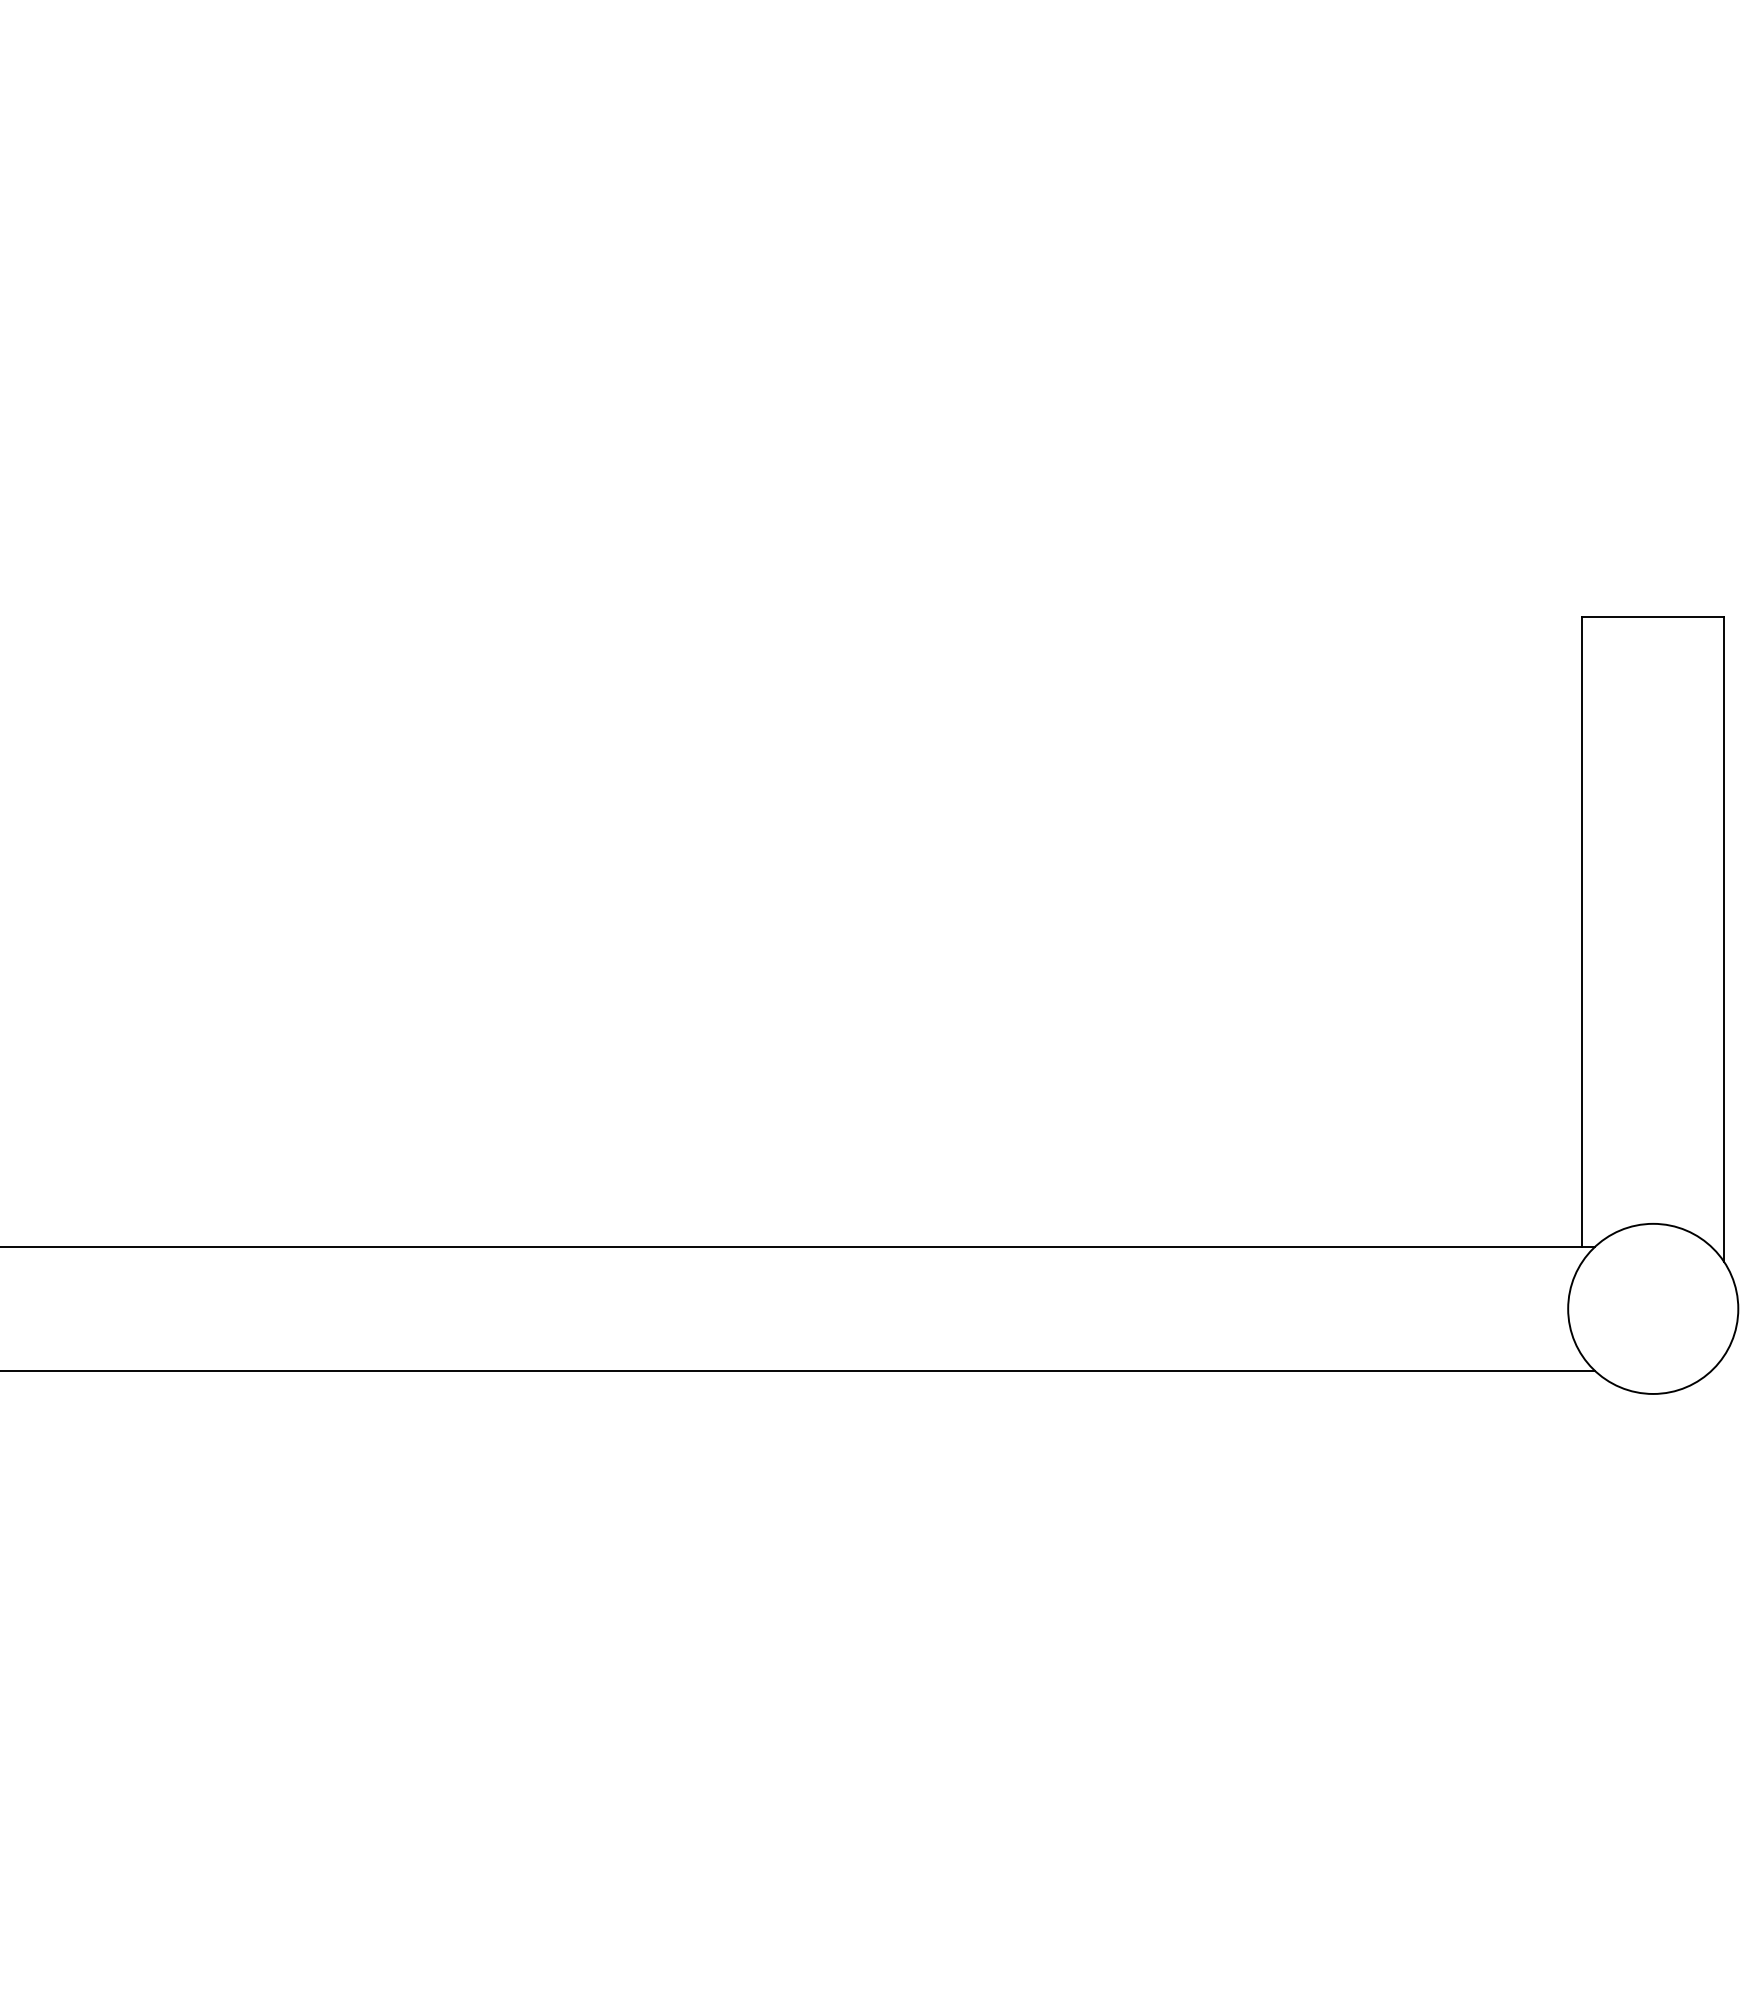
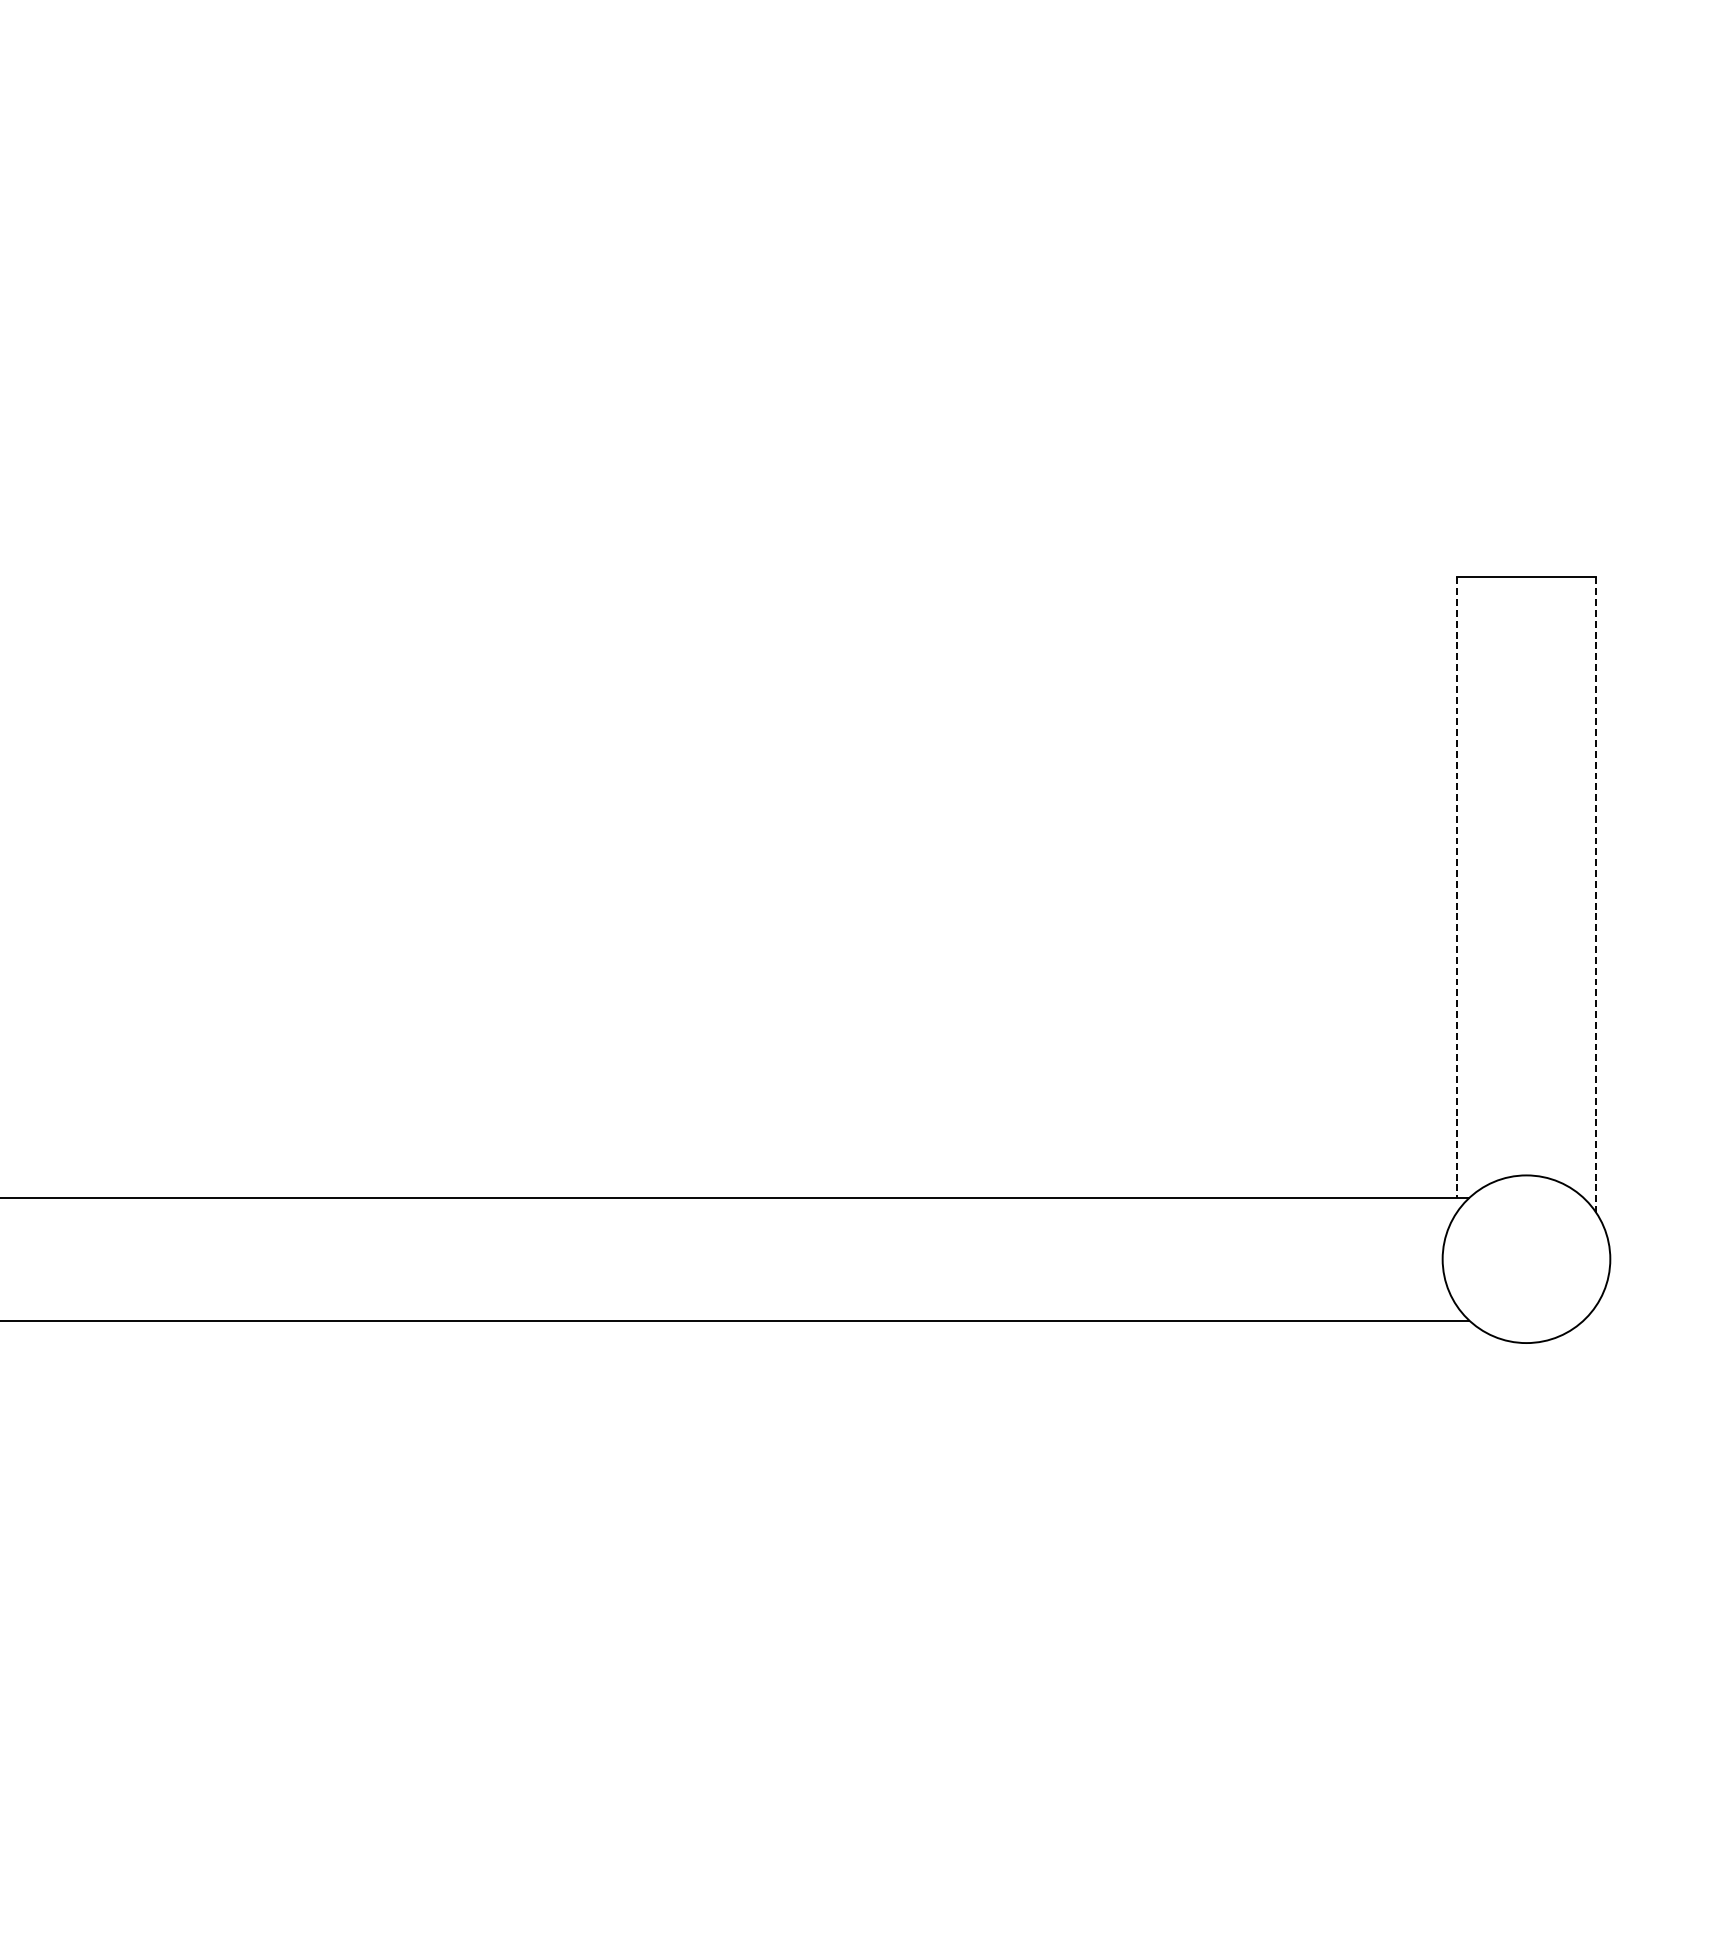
line: (1582, 931) -> (1456, 887), solid -> dashed
line: (1724, 939) -> (1596, 895), solid -> dashed

